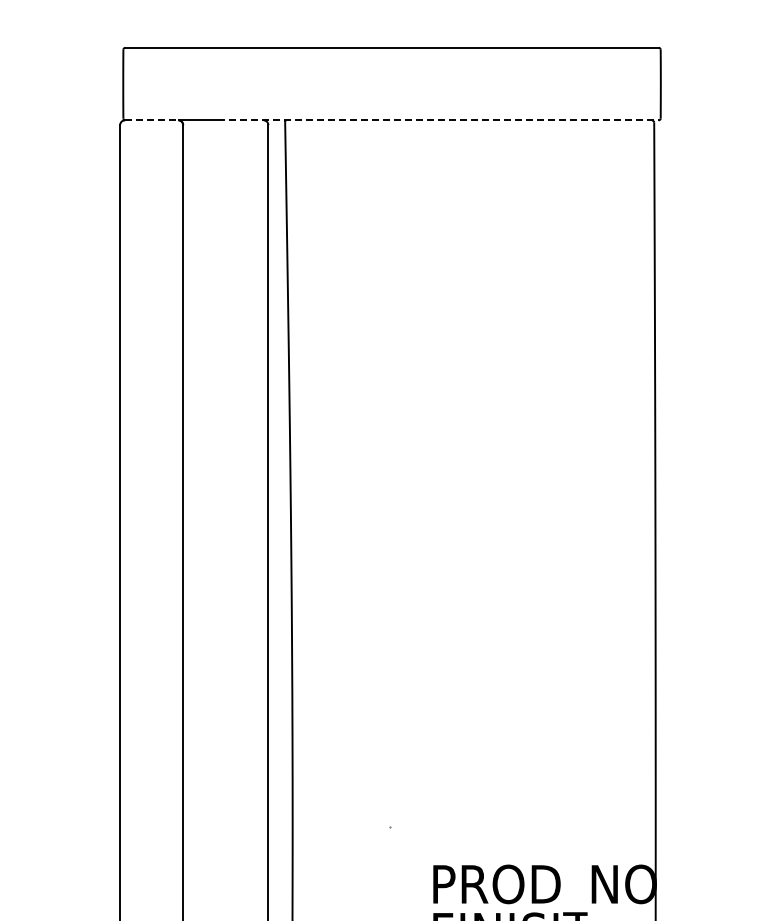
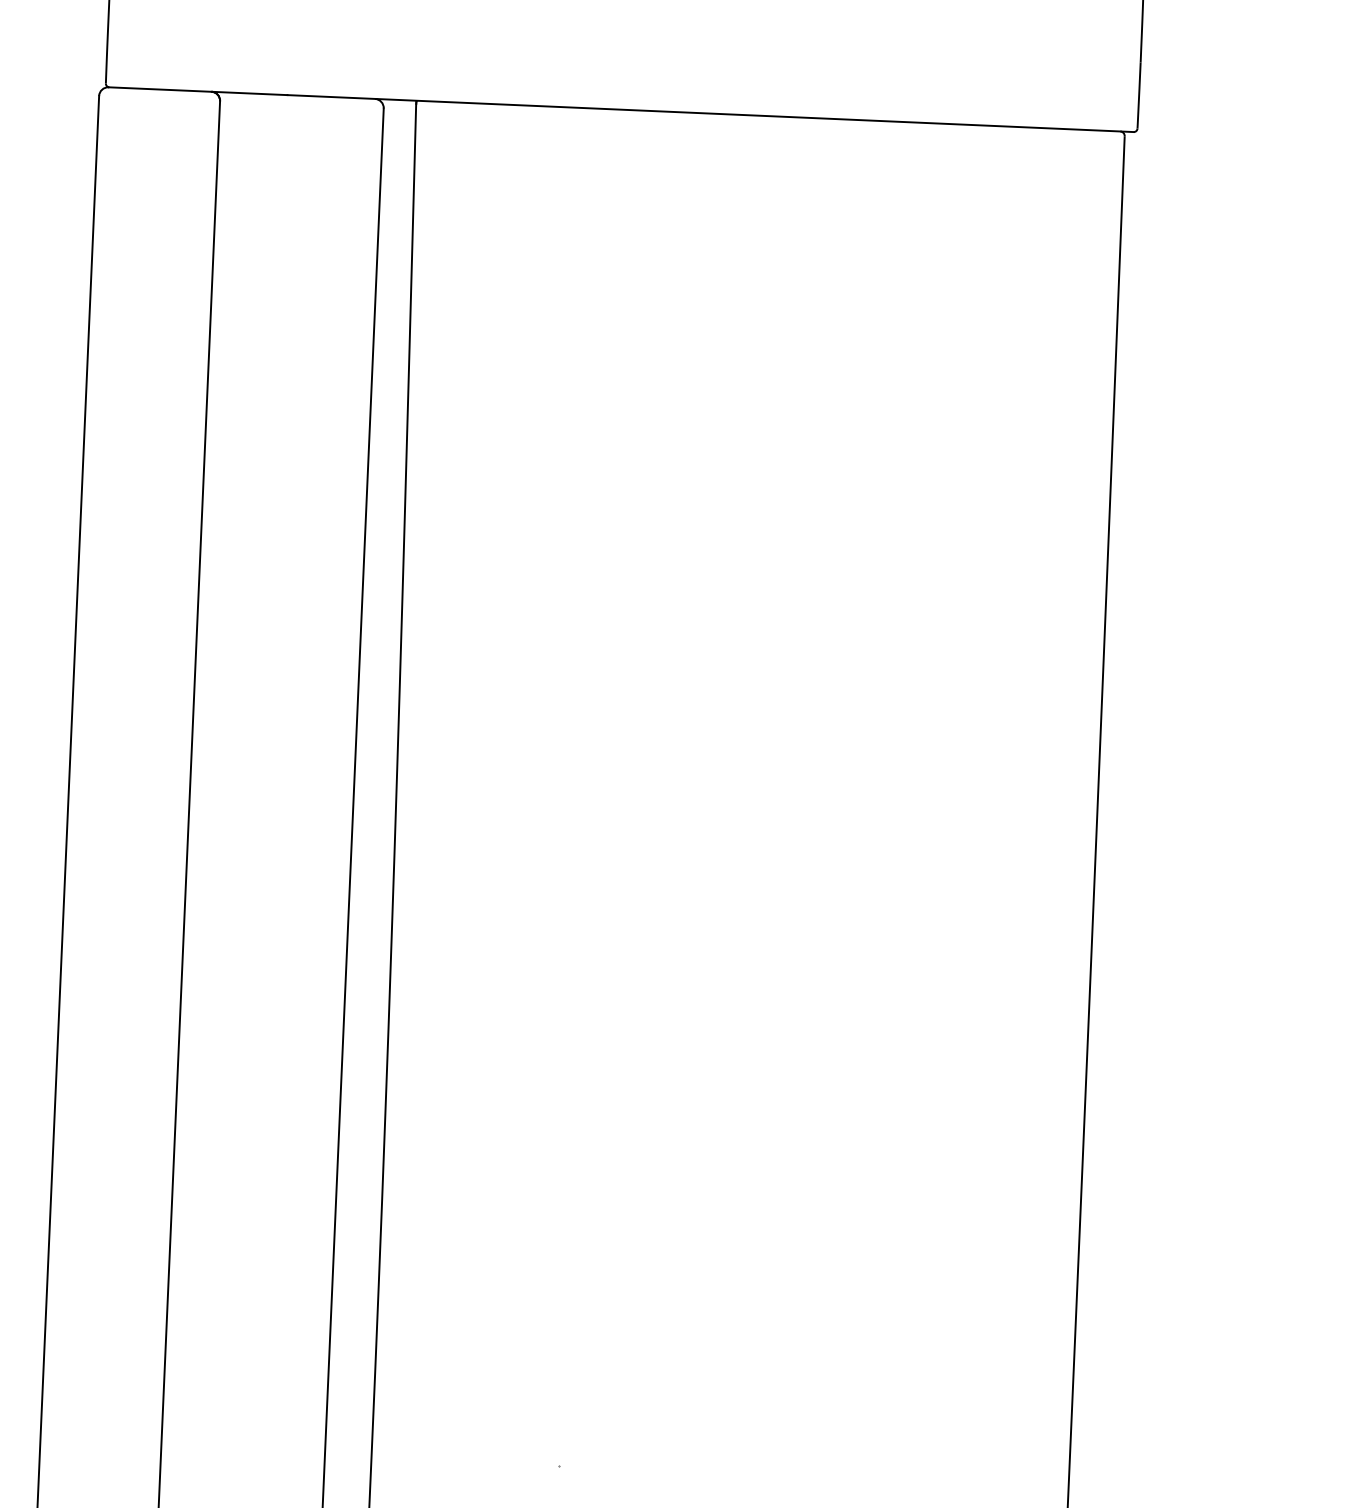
line: (151, 120) -> (159, 89), dashed -> solid
line: (438, 120) -> (710, 113), dashed -> solid

